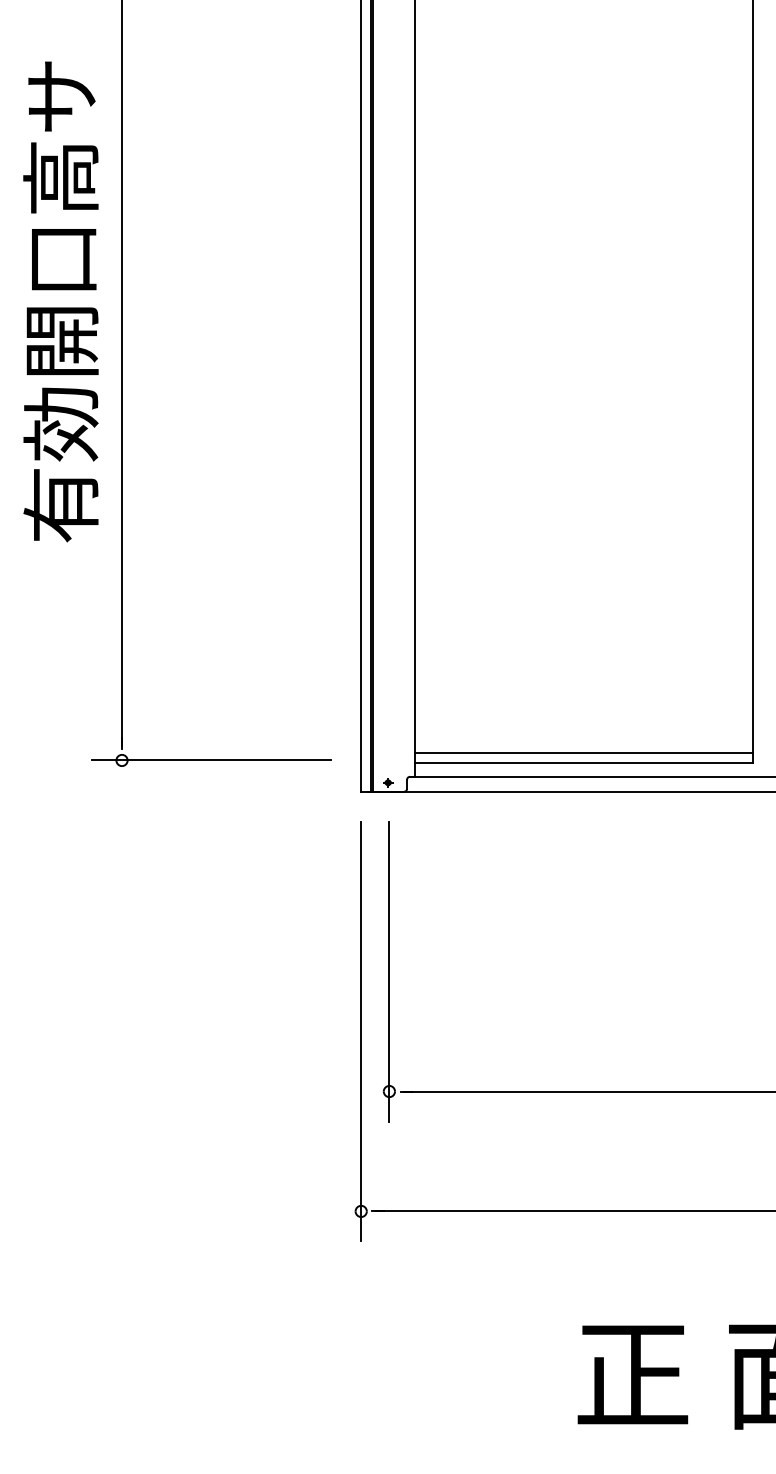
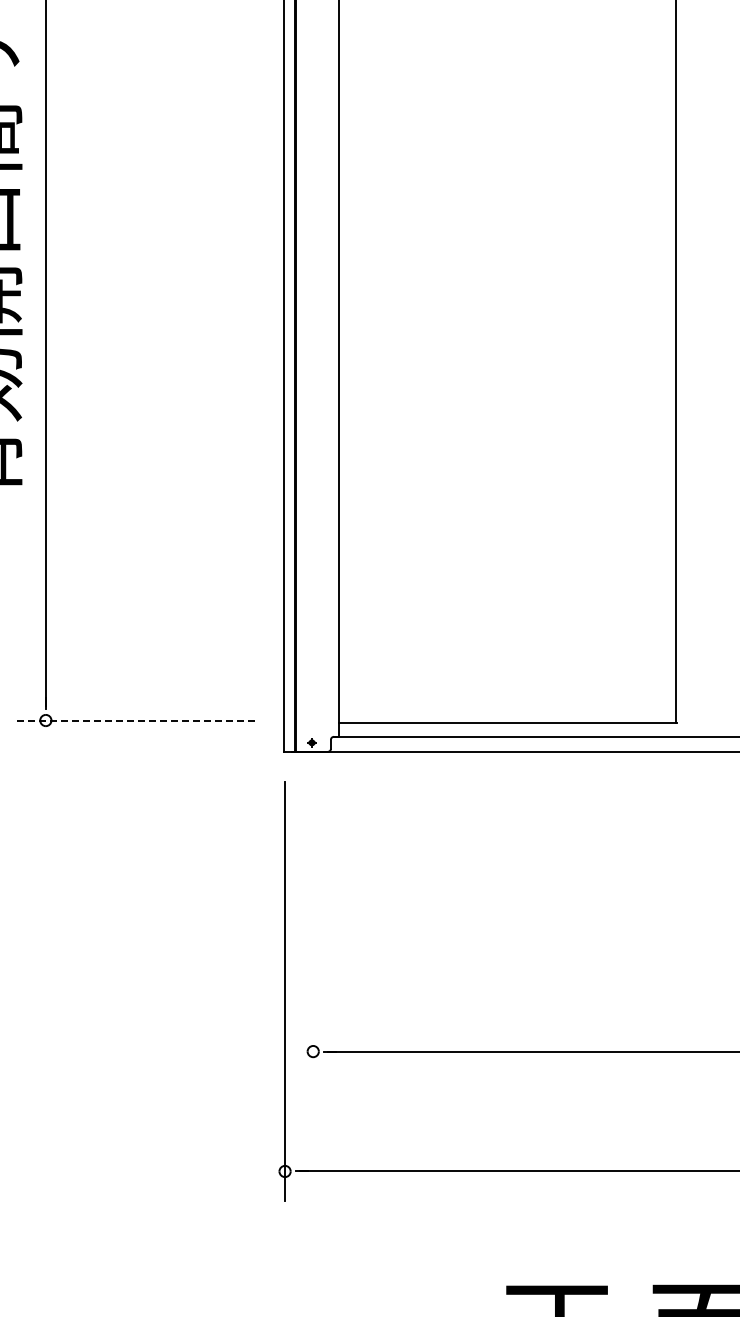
line: (583, 752) -> (507, 712), removed
line: (210, 760) -> (134, 720), solid -> dashed
line: (389, 971) -> (313, 931), removed

